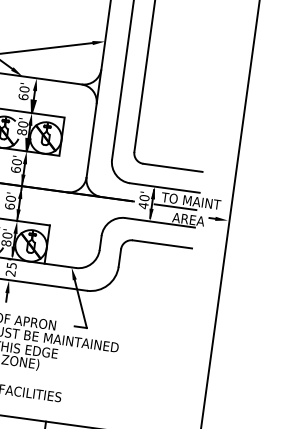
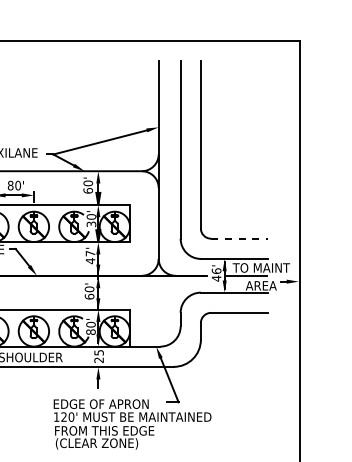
text: (22, 132) -> (91, 224), 80' -> 30'
text: (16, 166) -> (90, 257), 60' -> 47'
line: (172, 167) -> (239, 238), solid -> dashed
text: (143, 197) -> (215, 270), 40' -> 46'

